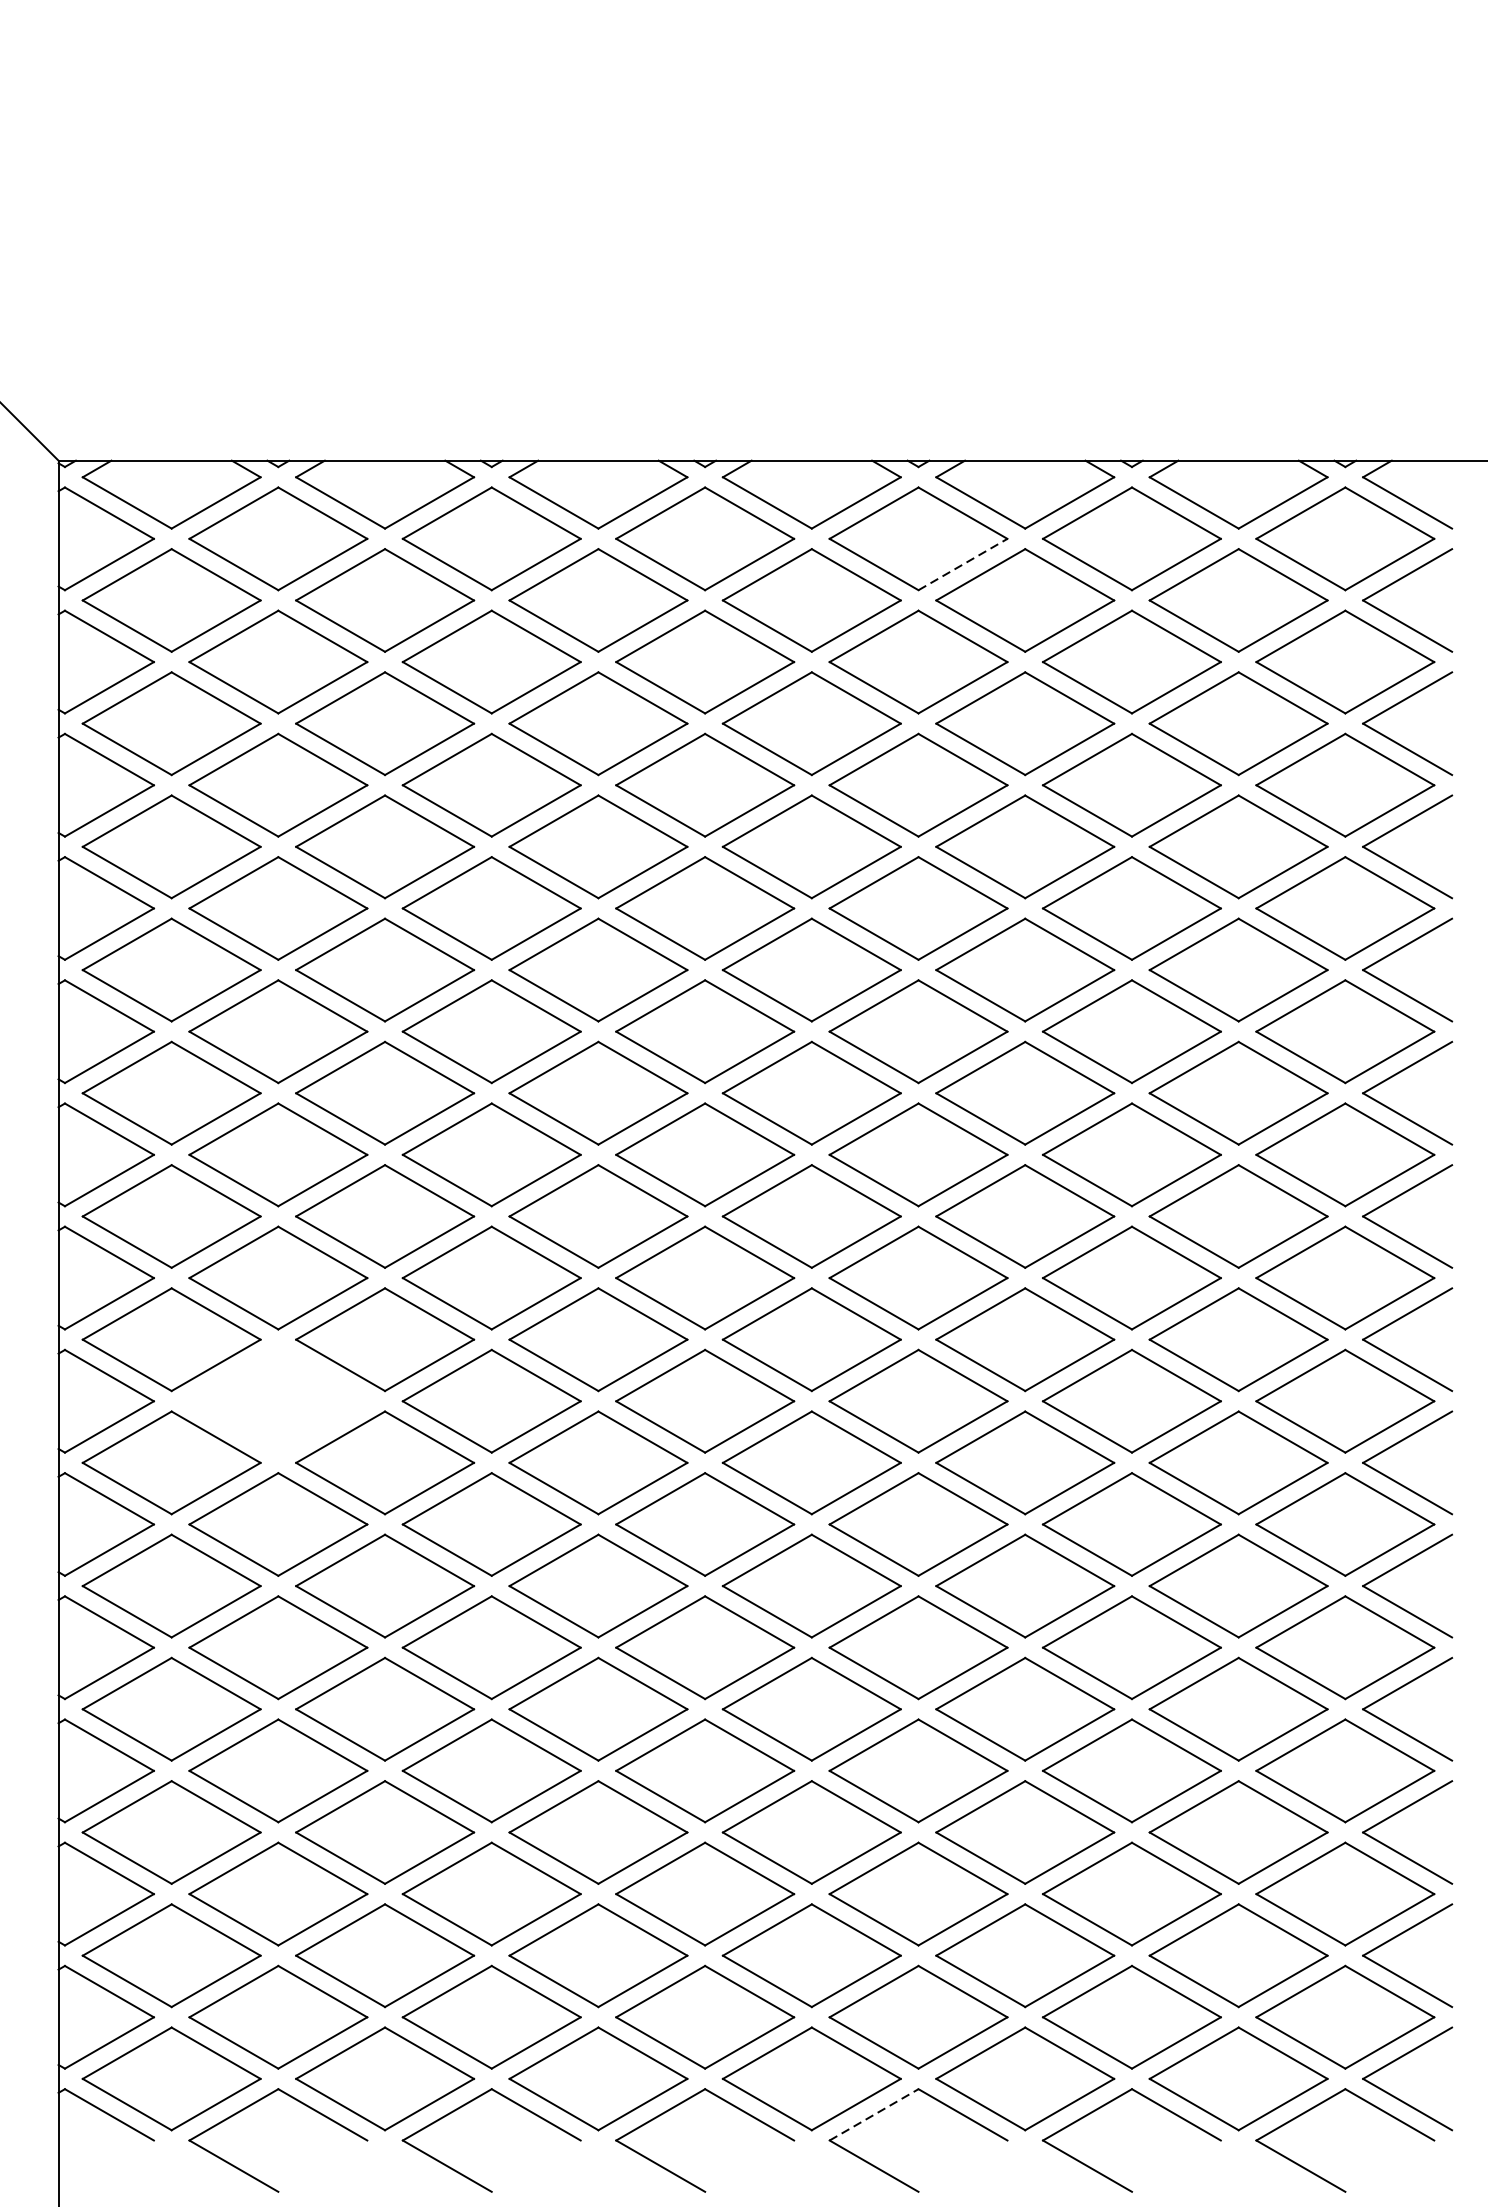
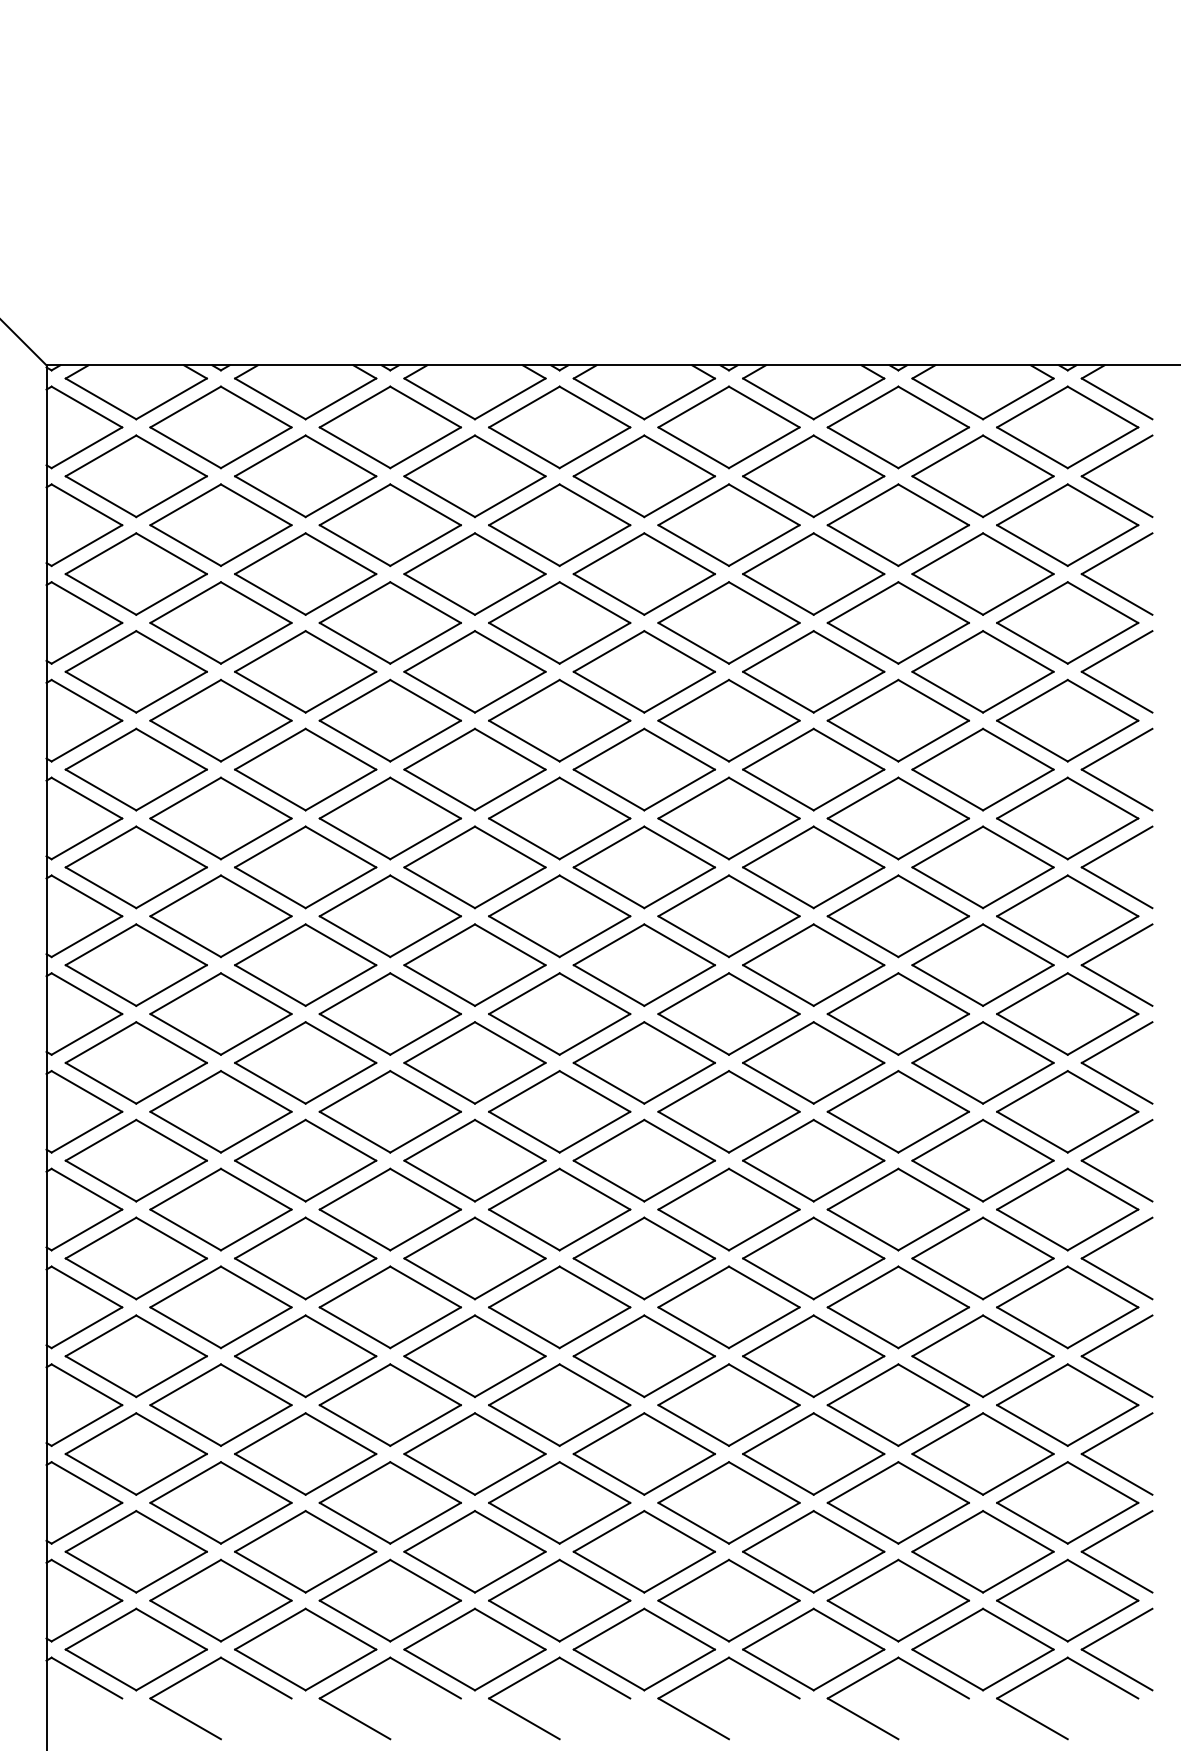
line: (963, 564) -> (764, 447), dashed -> solid
part: (277, 1400) -> (220, 1111), added
line: (873, 2115) -> (693, 1678), dashed -> solid

